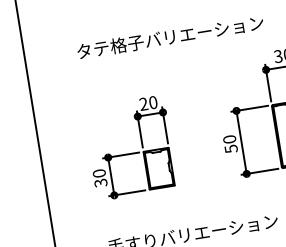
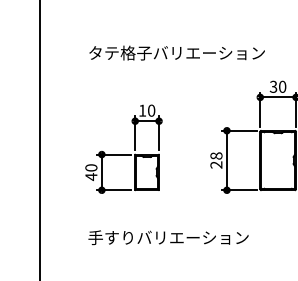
text: (143, 103) -> (142, 110), 20 -> 10
text: (230, 144) -> (216, 160), 50 -> 28
text: (101, 183) -> (91, 177), 30 -> 40

